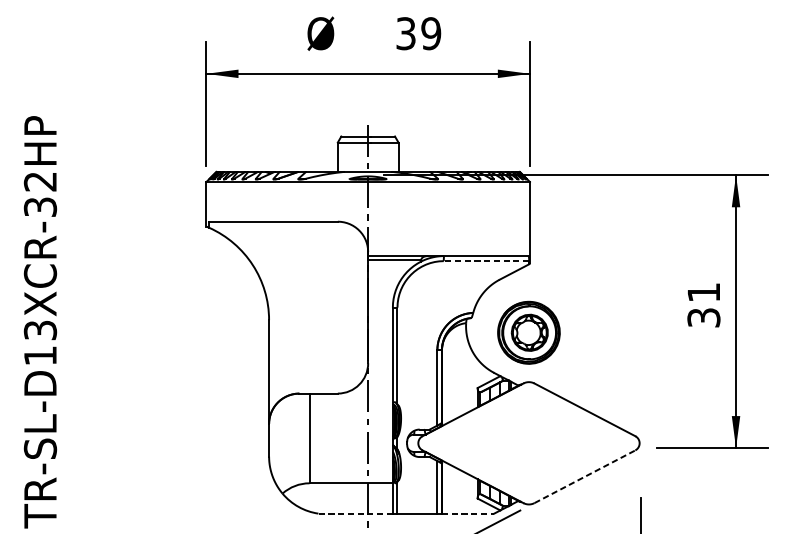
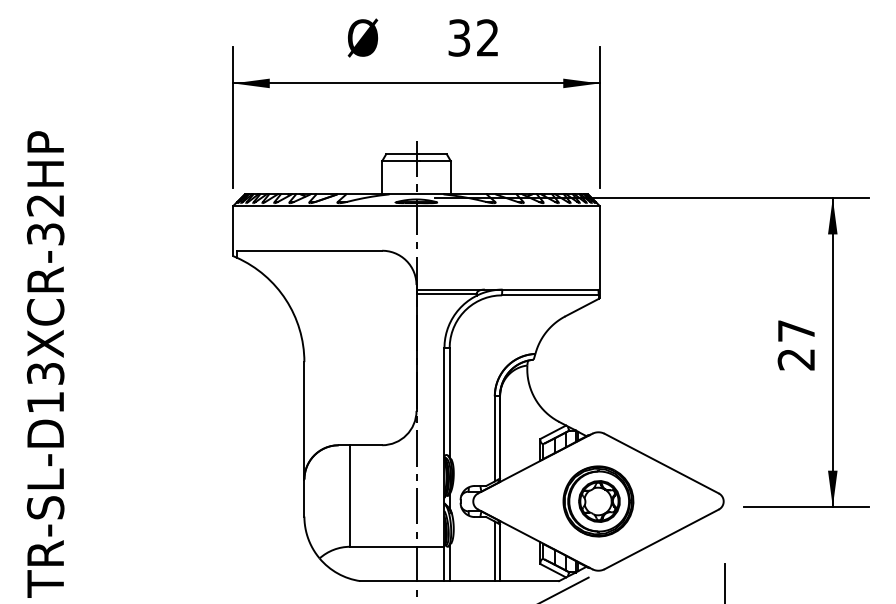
text: (430, 33) -> (487, 37), 39 -> 32
line: (485, 261) -> (549, 295), dashed -> solid
text: (703, 305) -> (796, 345), 31 -> 27
part: (528, 332) -> (598, 501), moved
line: (585, 476) -> (662, 539), dashed -> solid
line: (354, 513) -> (401, 581), dashed -> solid
line: (468, 513) -> (529, 581), dashed -> solid

